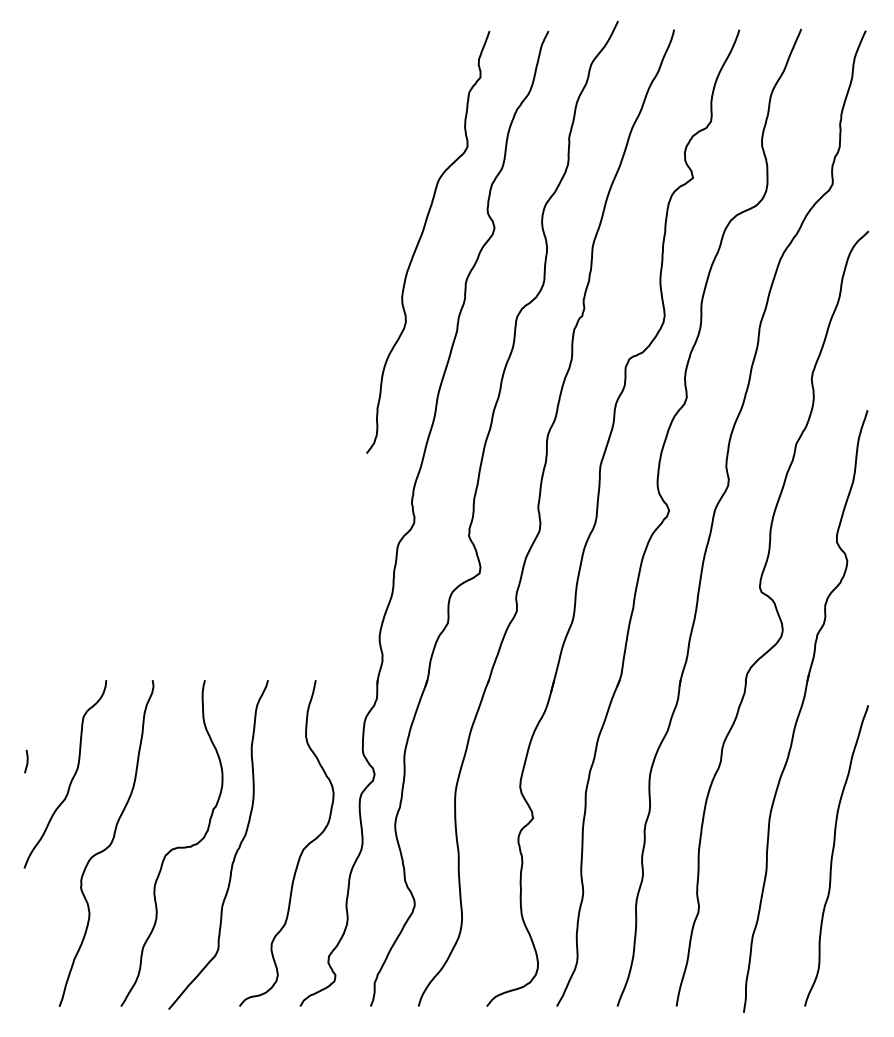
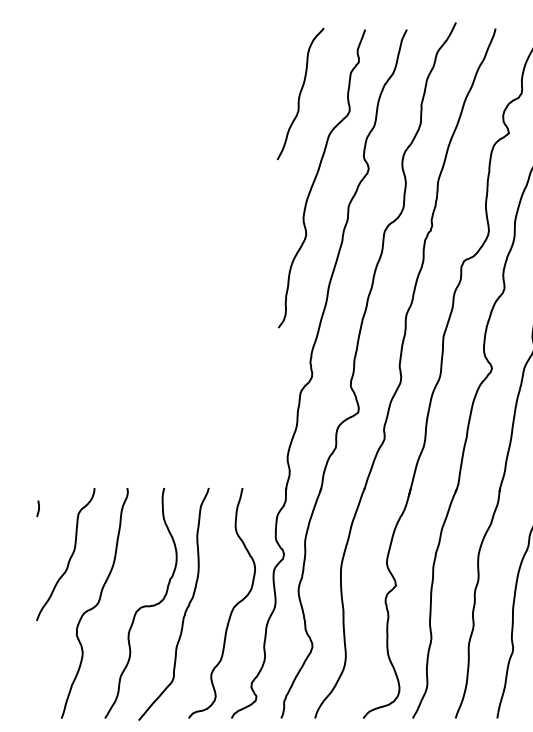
curve: (397, 121) -> (300, 93), added
curve: (26, 761) -> (38, 508), moved

